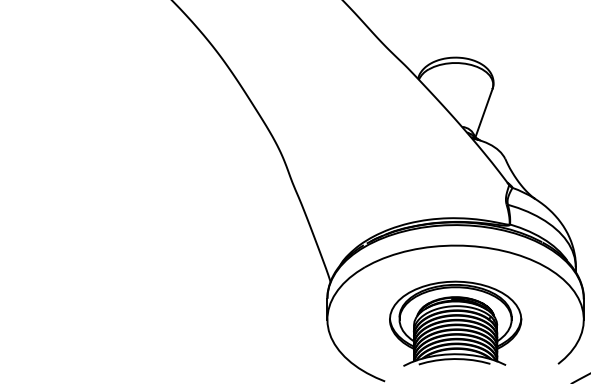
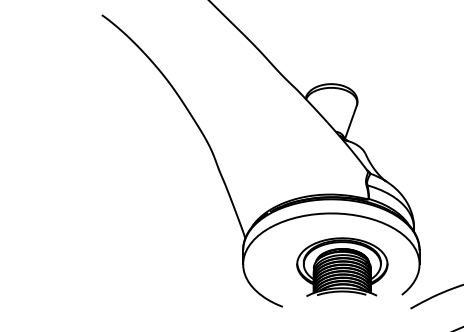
part: (455, 322) -> (342, 266), moved

